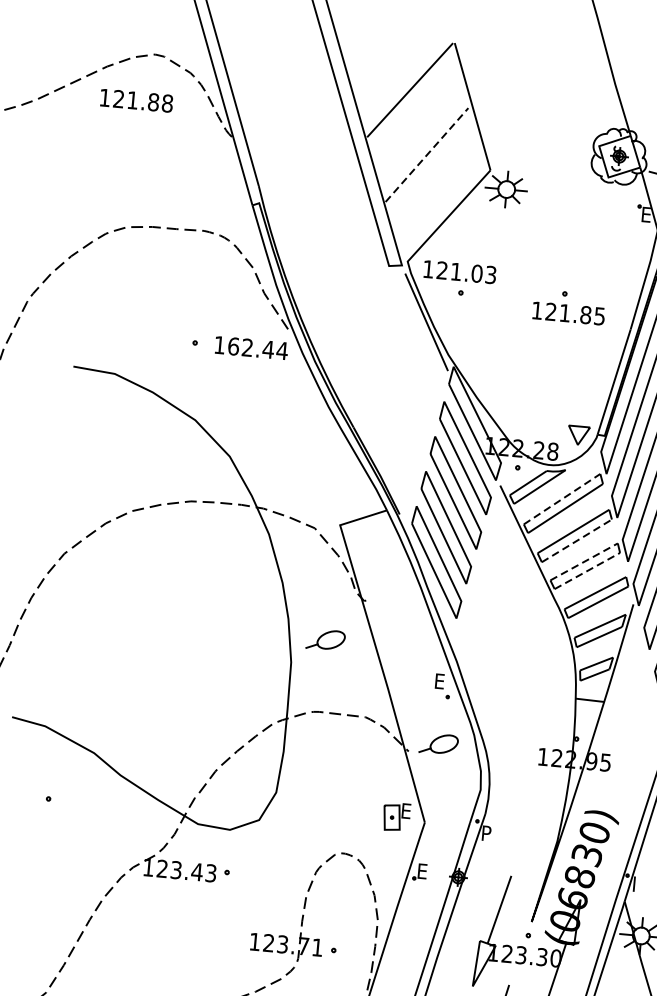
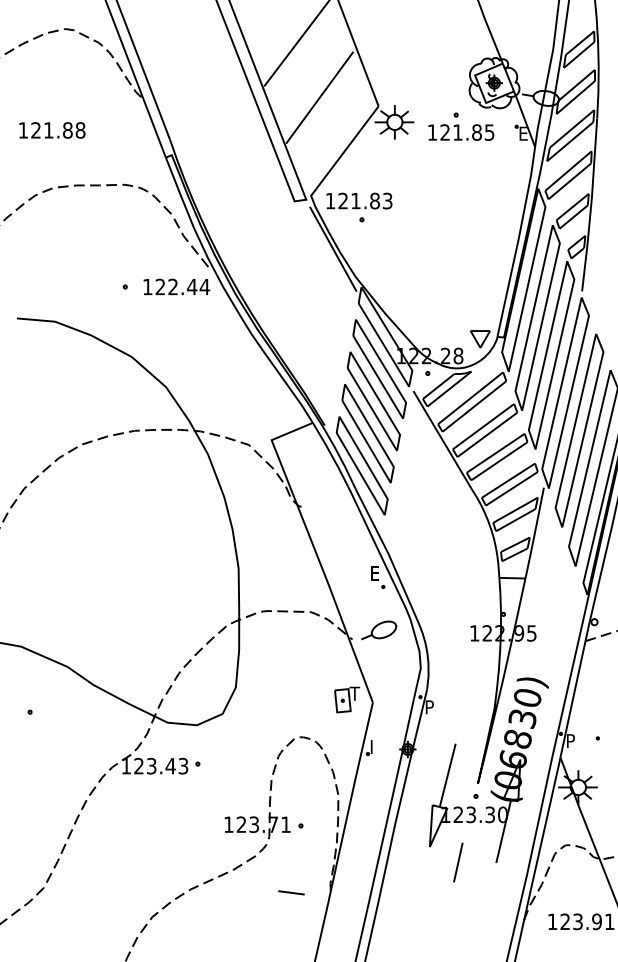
text: (136, 100) -> (52, 130), moved
line: (426, 154) -> (319, 97), dashed -> solid
text: (476, 274) -> (374, 201), 121.03 -> 121.83
part: (569, 306) -> (461, 126), moved
text: (233, 345) -> (160, 286), 162.44 -> 122.44
line: (561, 499) -> (470, 398), dashed -> solid
line: (577, 540) -> (487, 434), dashed -> solid
line: (583, 562) -> (495, 453), dashed -> solid
line: (587, 571) -> (499, 461), dashed -> solid
part: (326, 640) -> (268, 545), removed
text: (405, 810) -> (354, 693), E -> T
text: (423, 870) -> (375, 746), E -> I
text: (638, 881) -> (571, 738), I -> P

